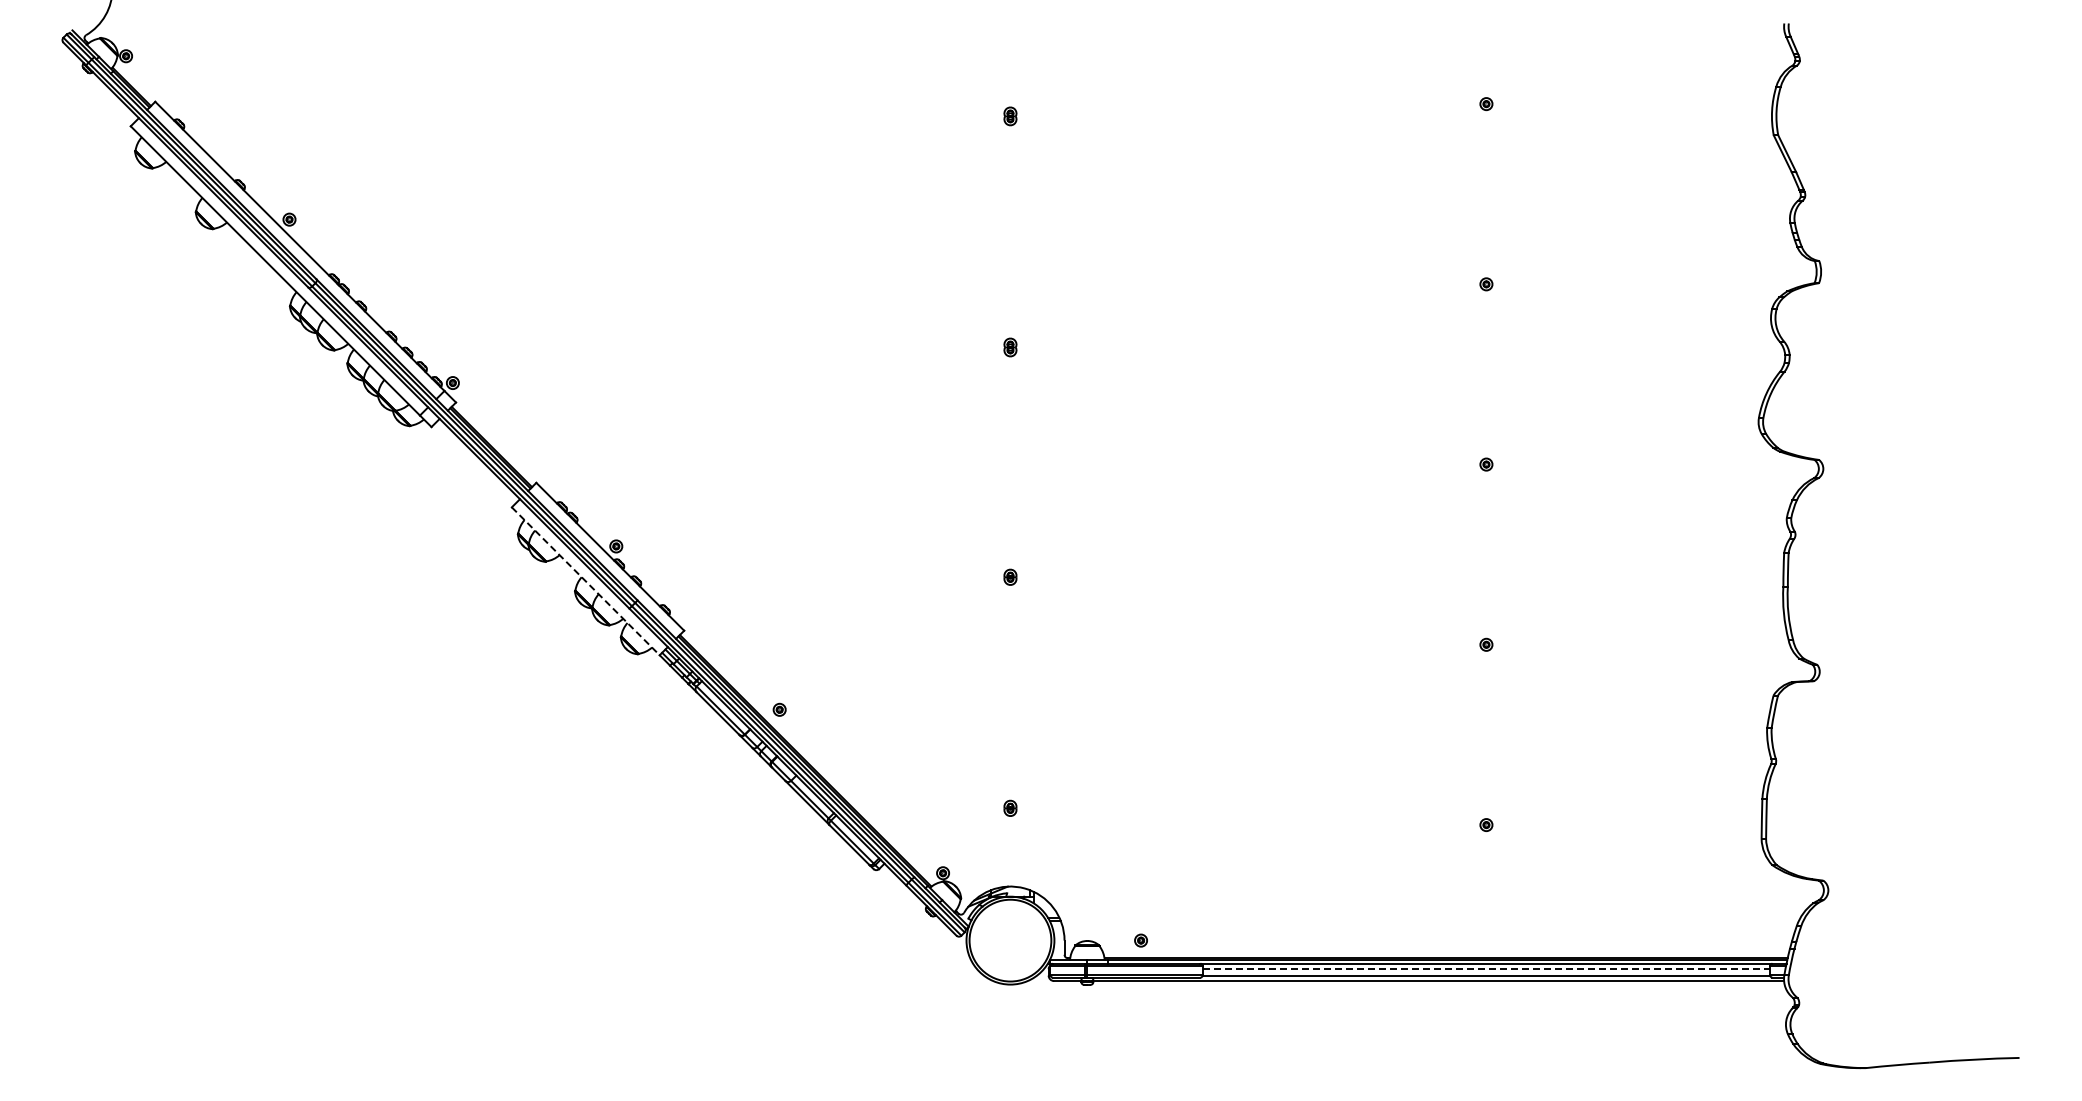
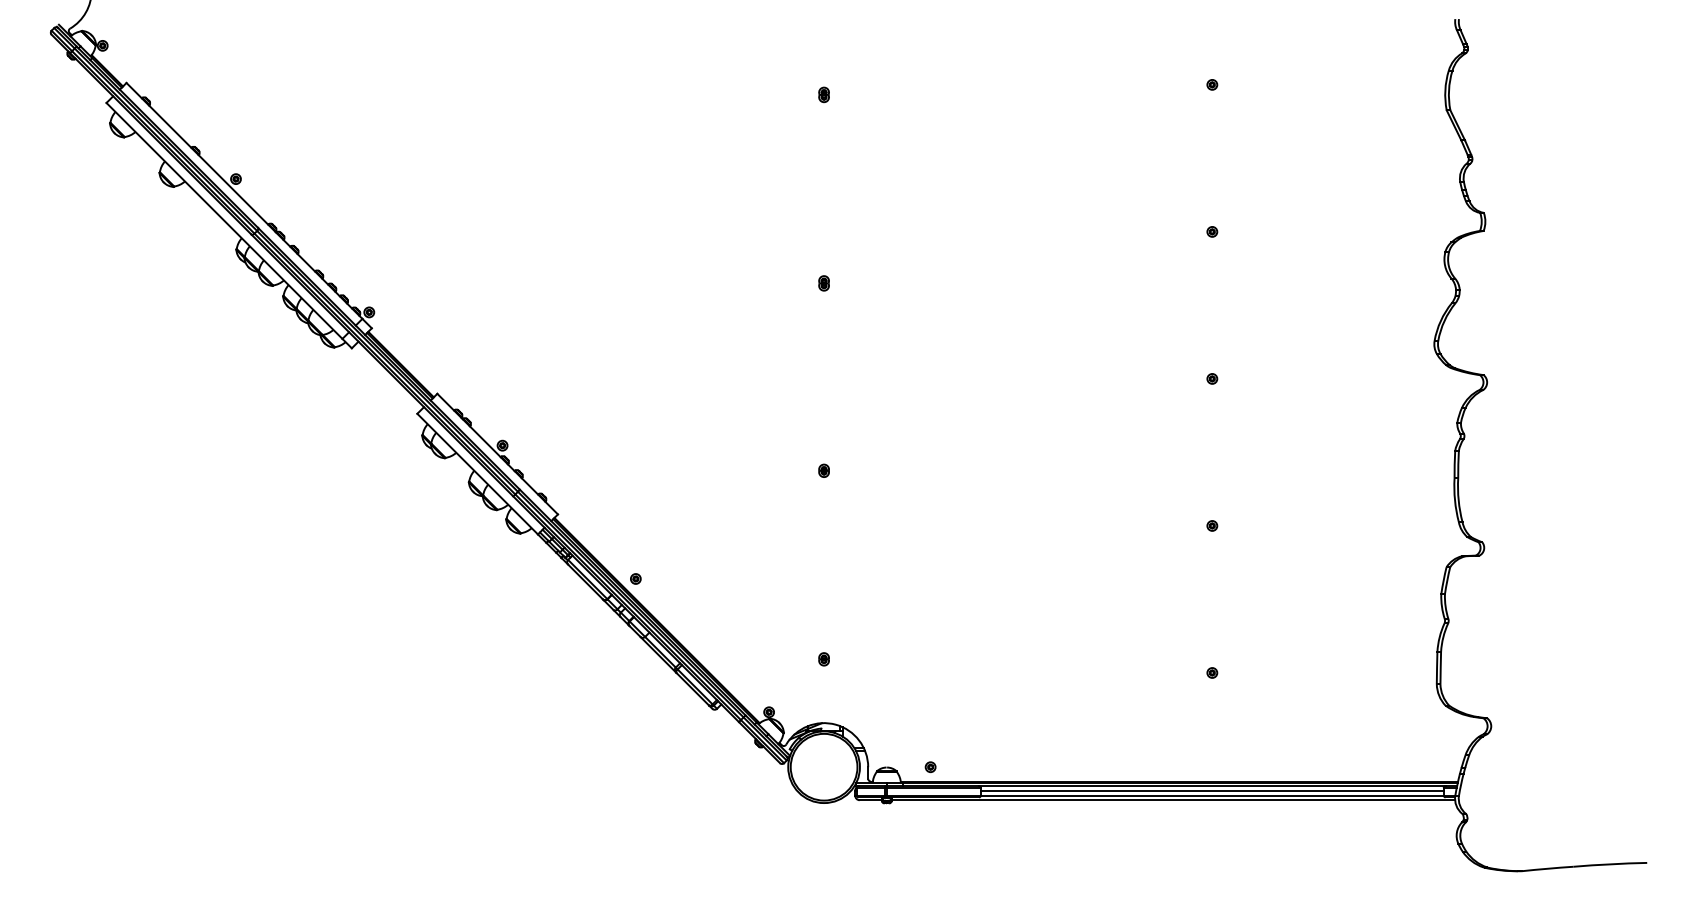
line: (585, 581) -> (477, 474), dashed -> solid
line: (1486, 969) -> (1212, 790), dashed -> solid

